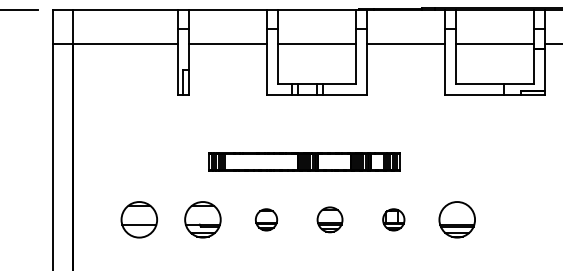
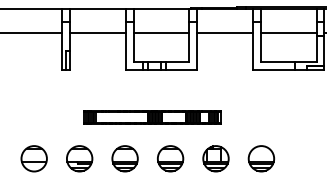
part: (266, 219) -> (125, 158), size x1.67
part: (329, 219) -> (170, 158), size x1.43
part: (393, 219) -> (215, 158), size x1.67

